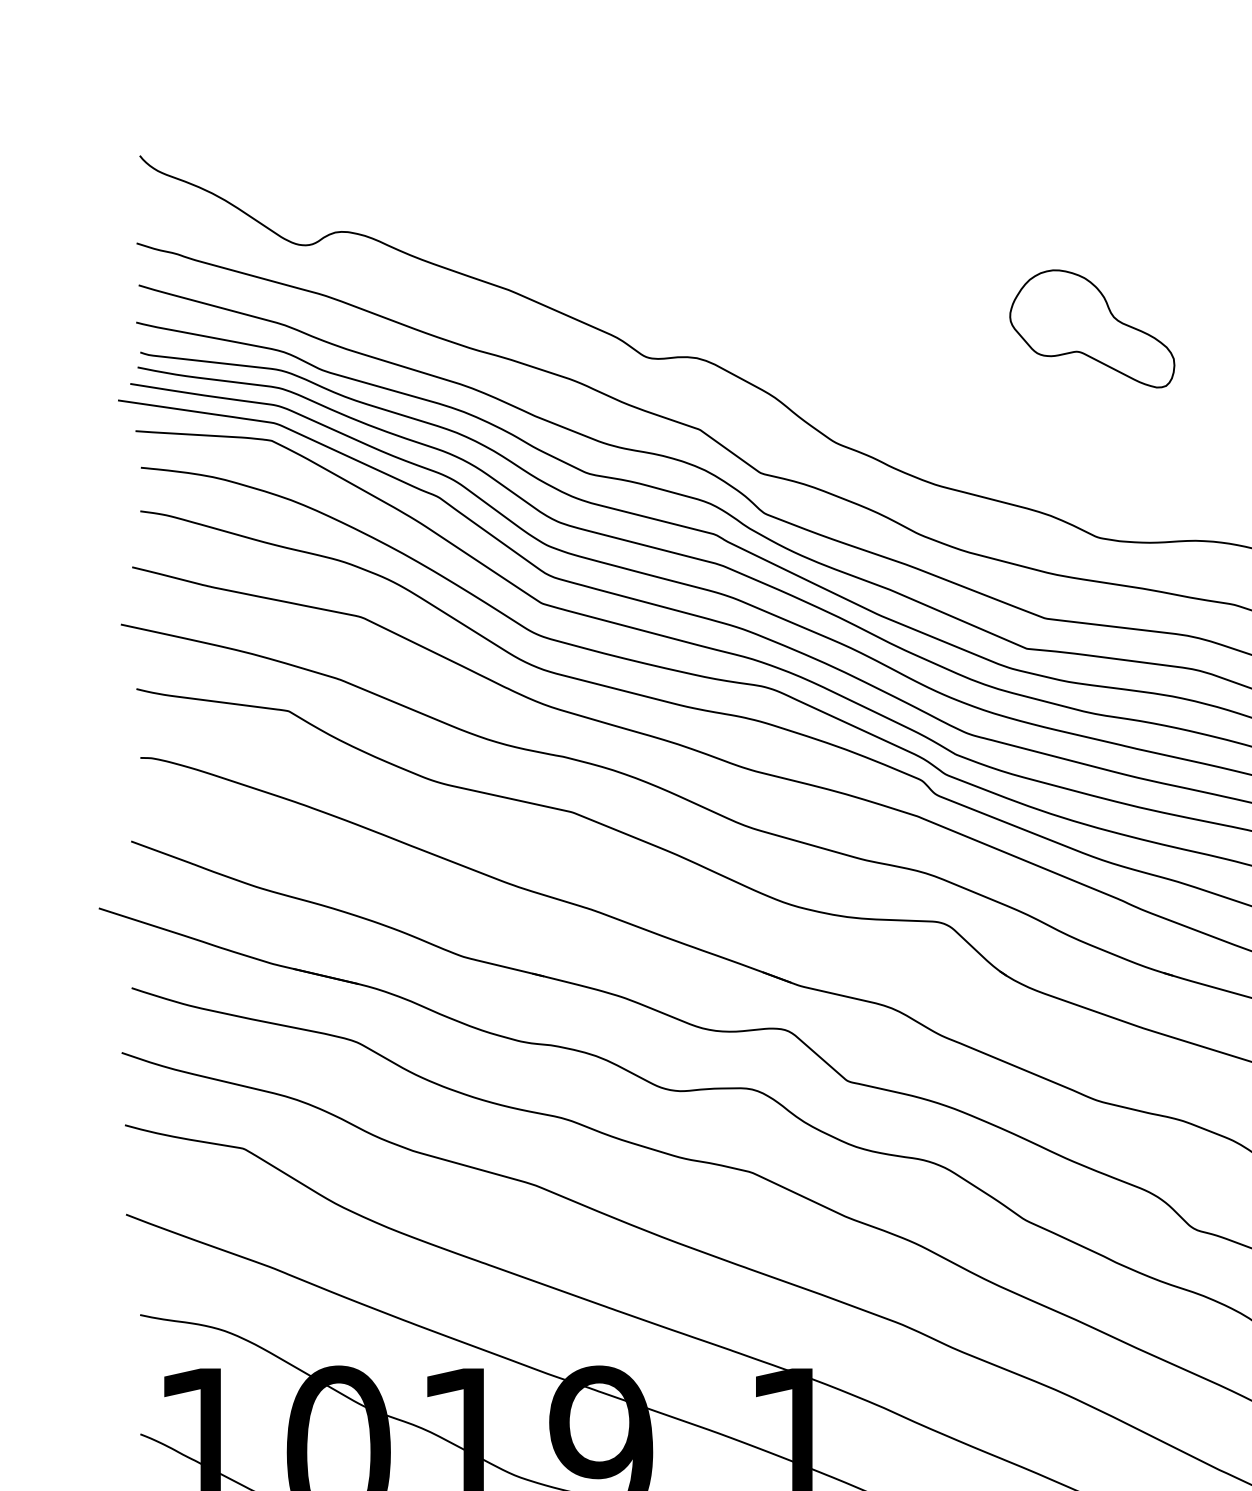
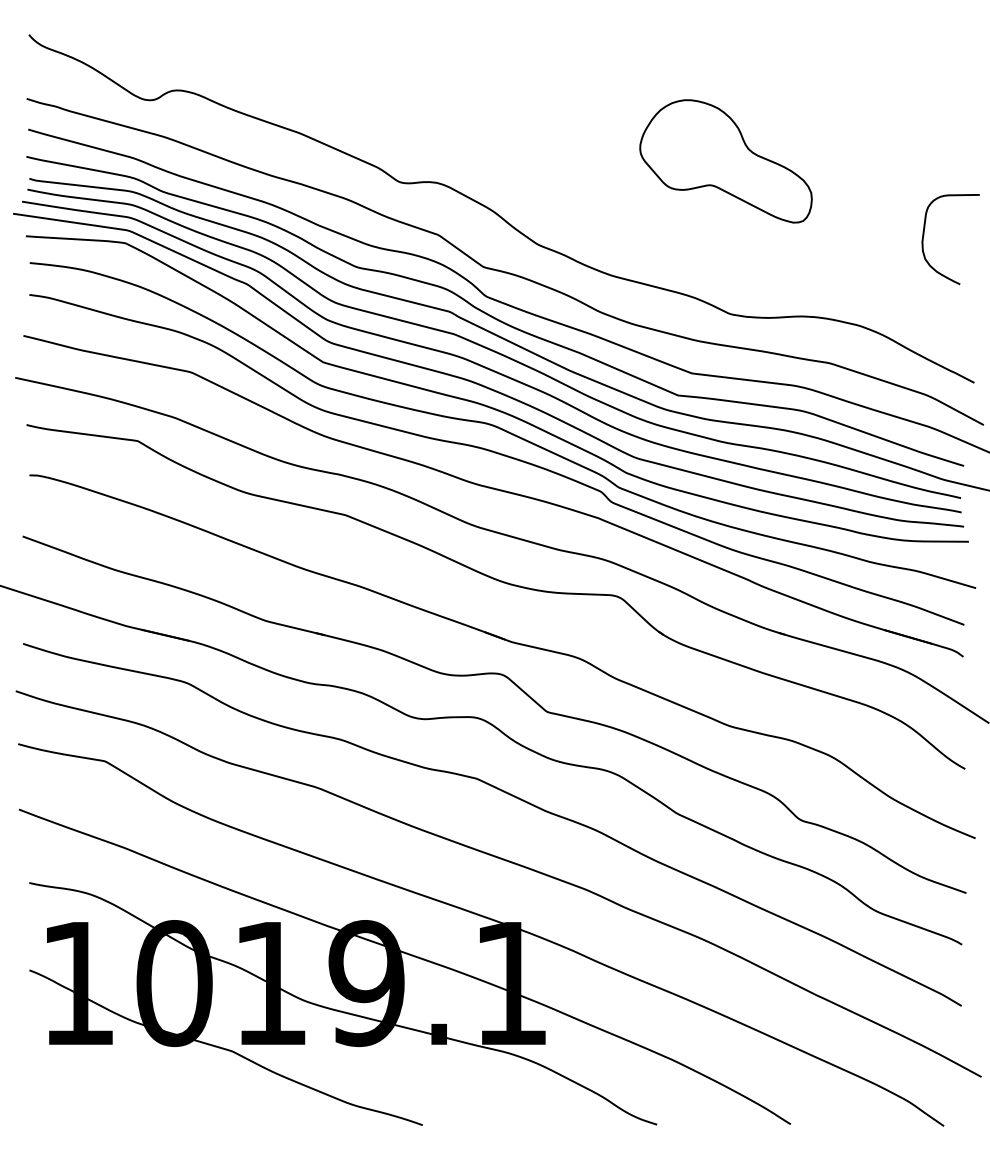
part: (1091, 329) -> (725, 161), size x1.43

